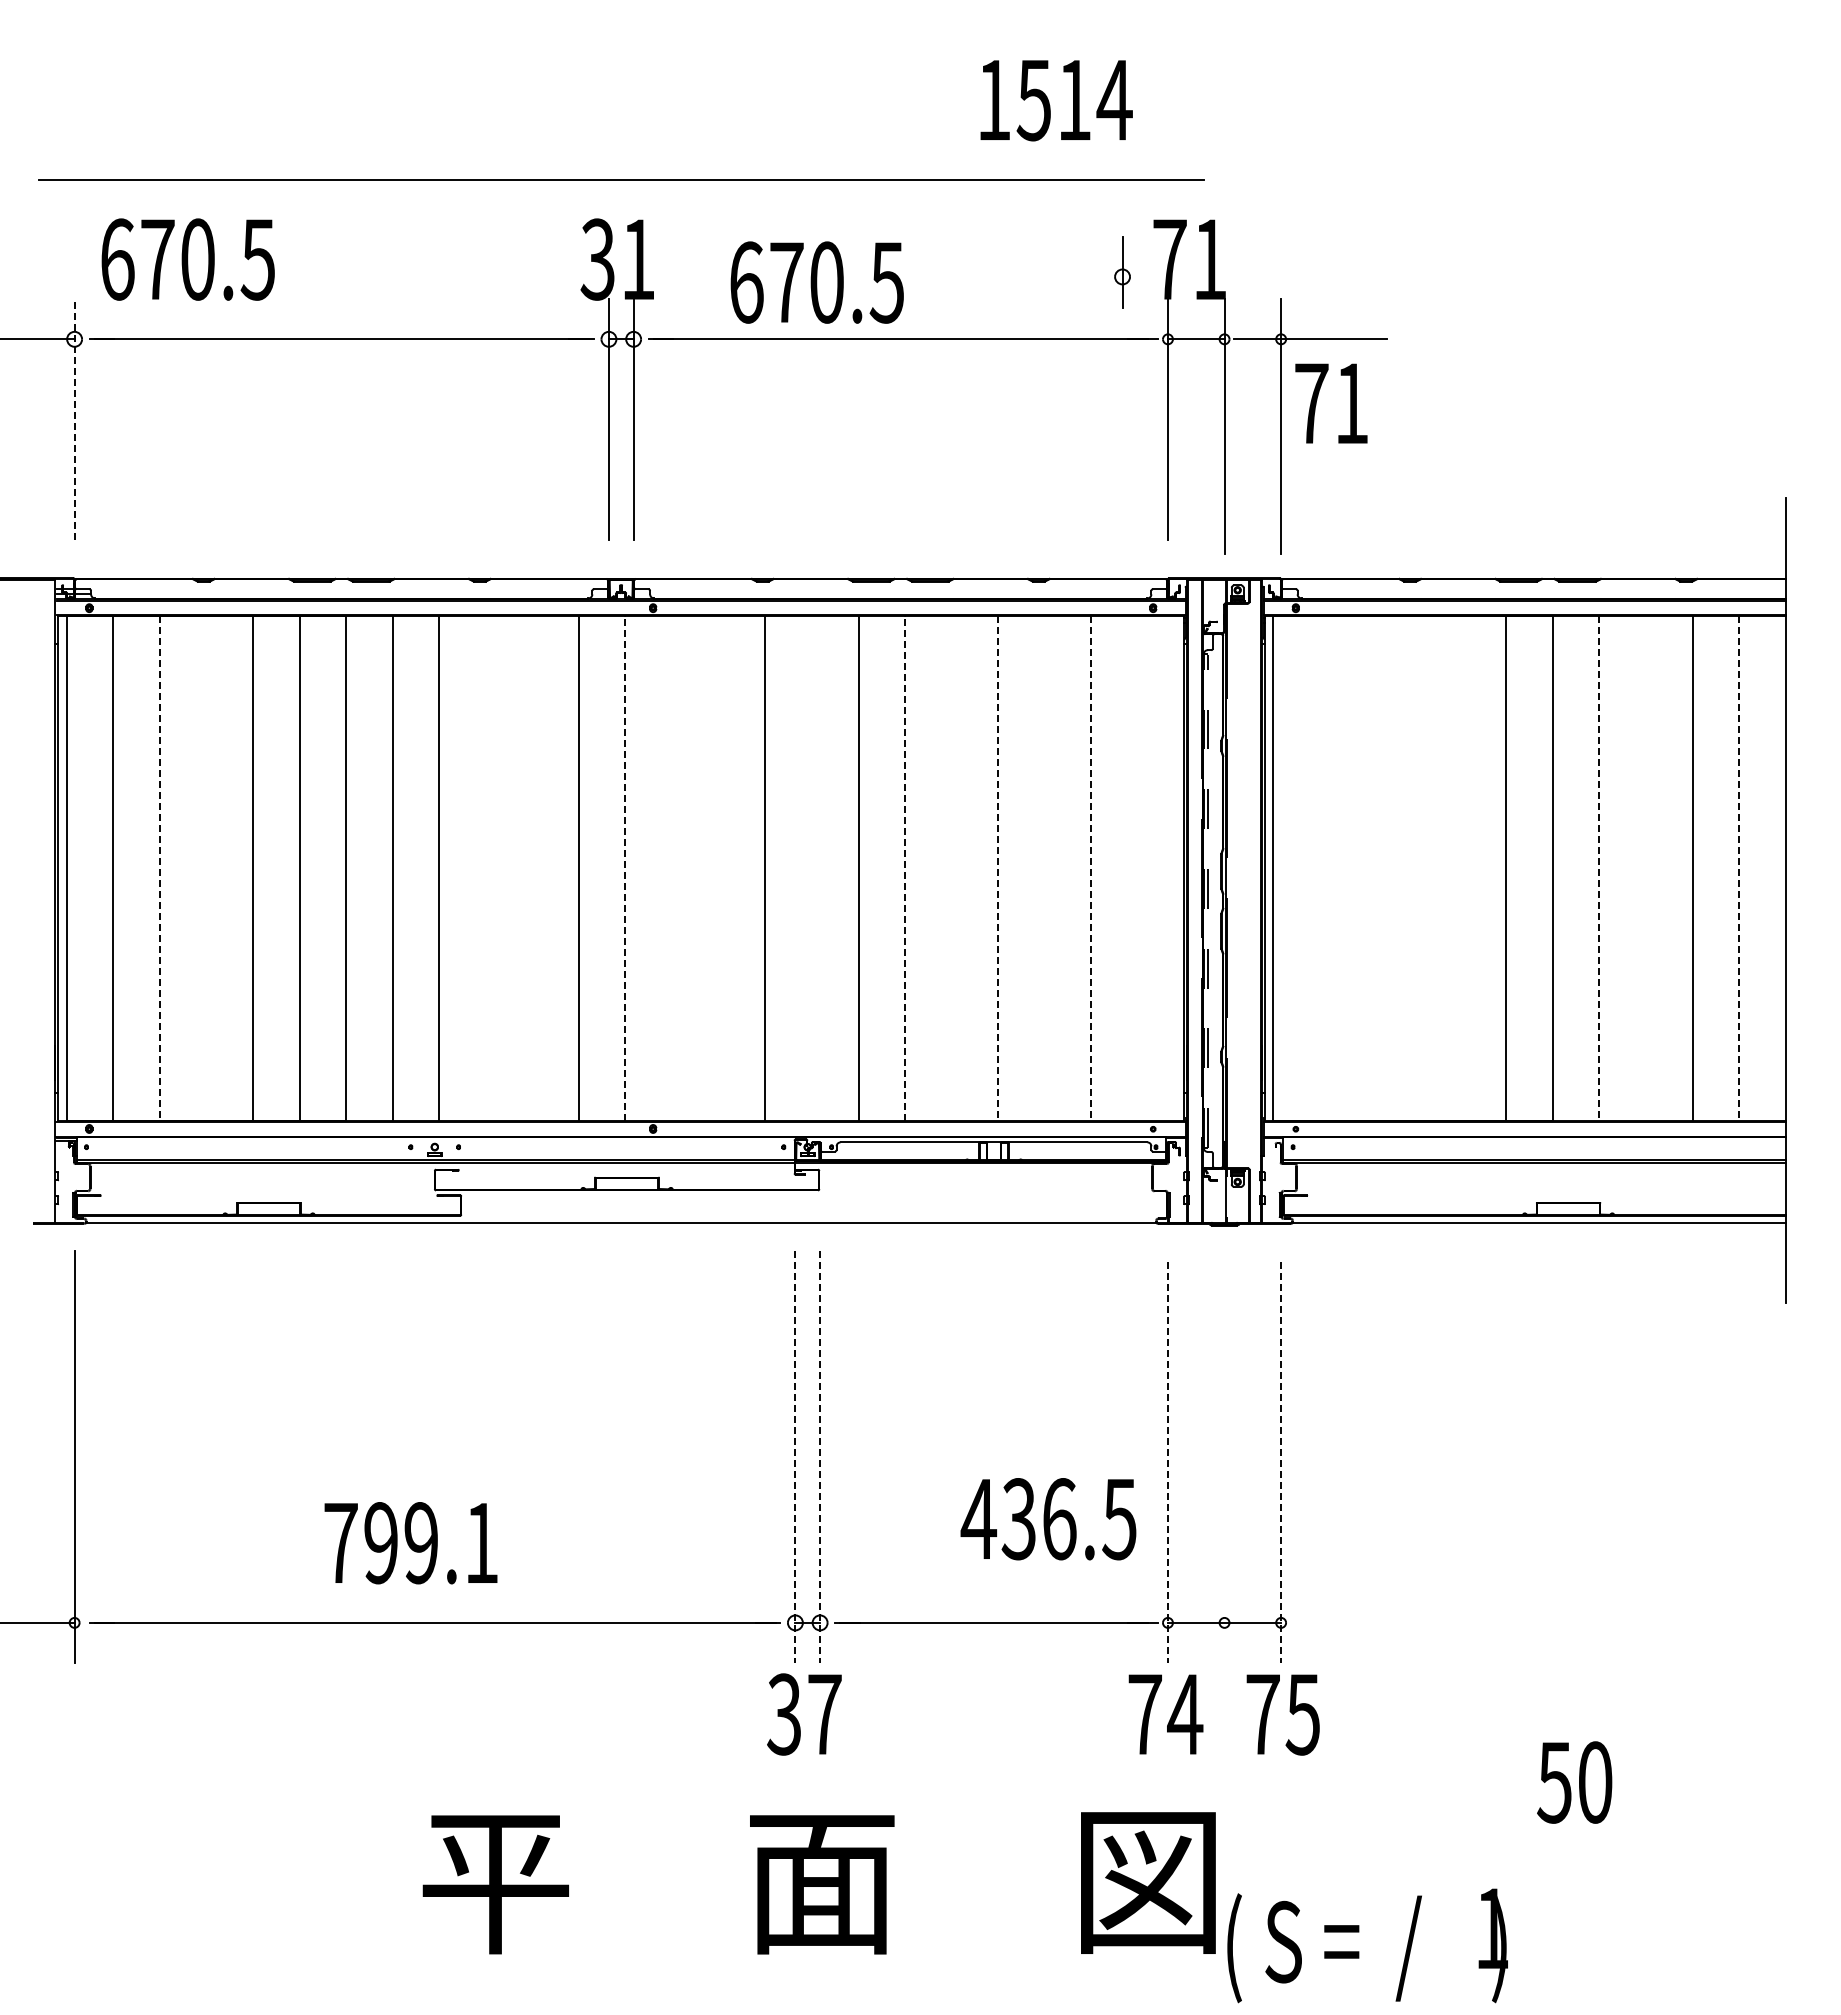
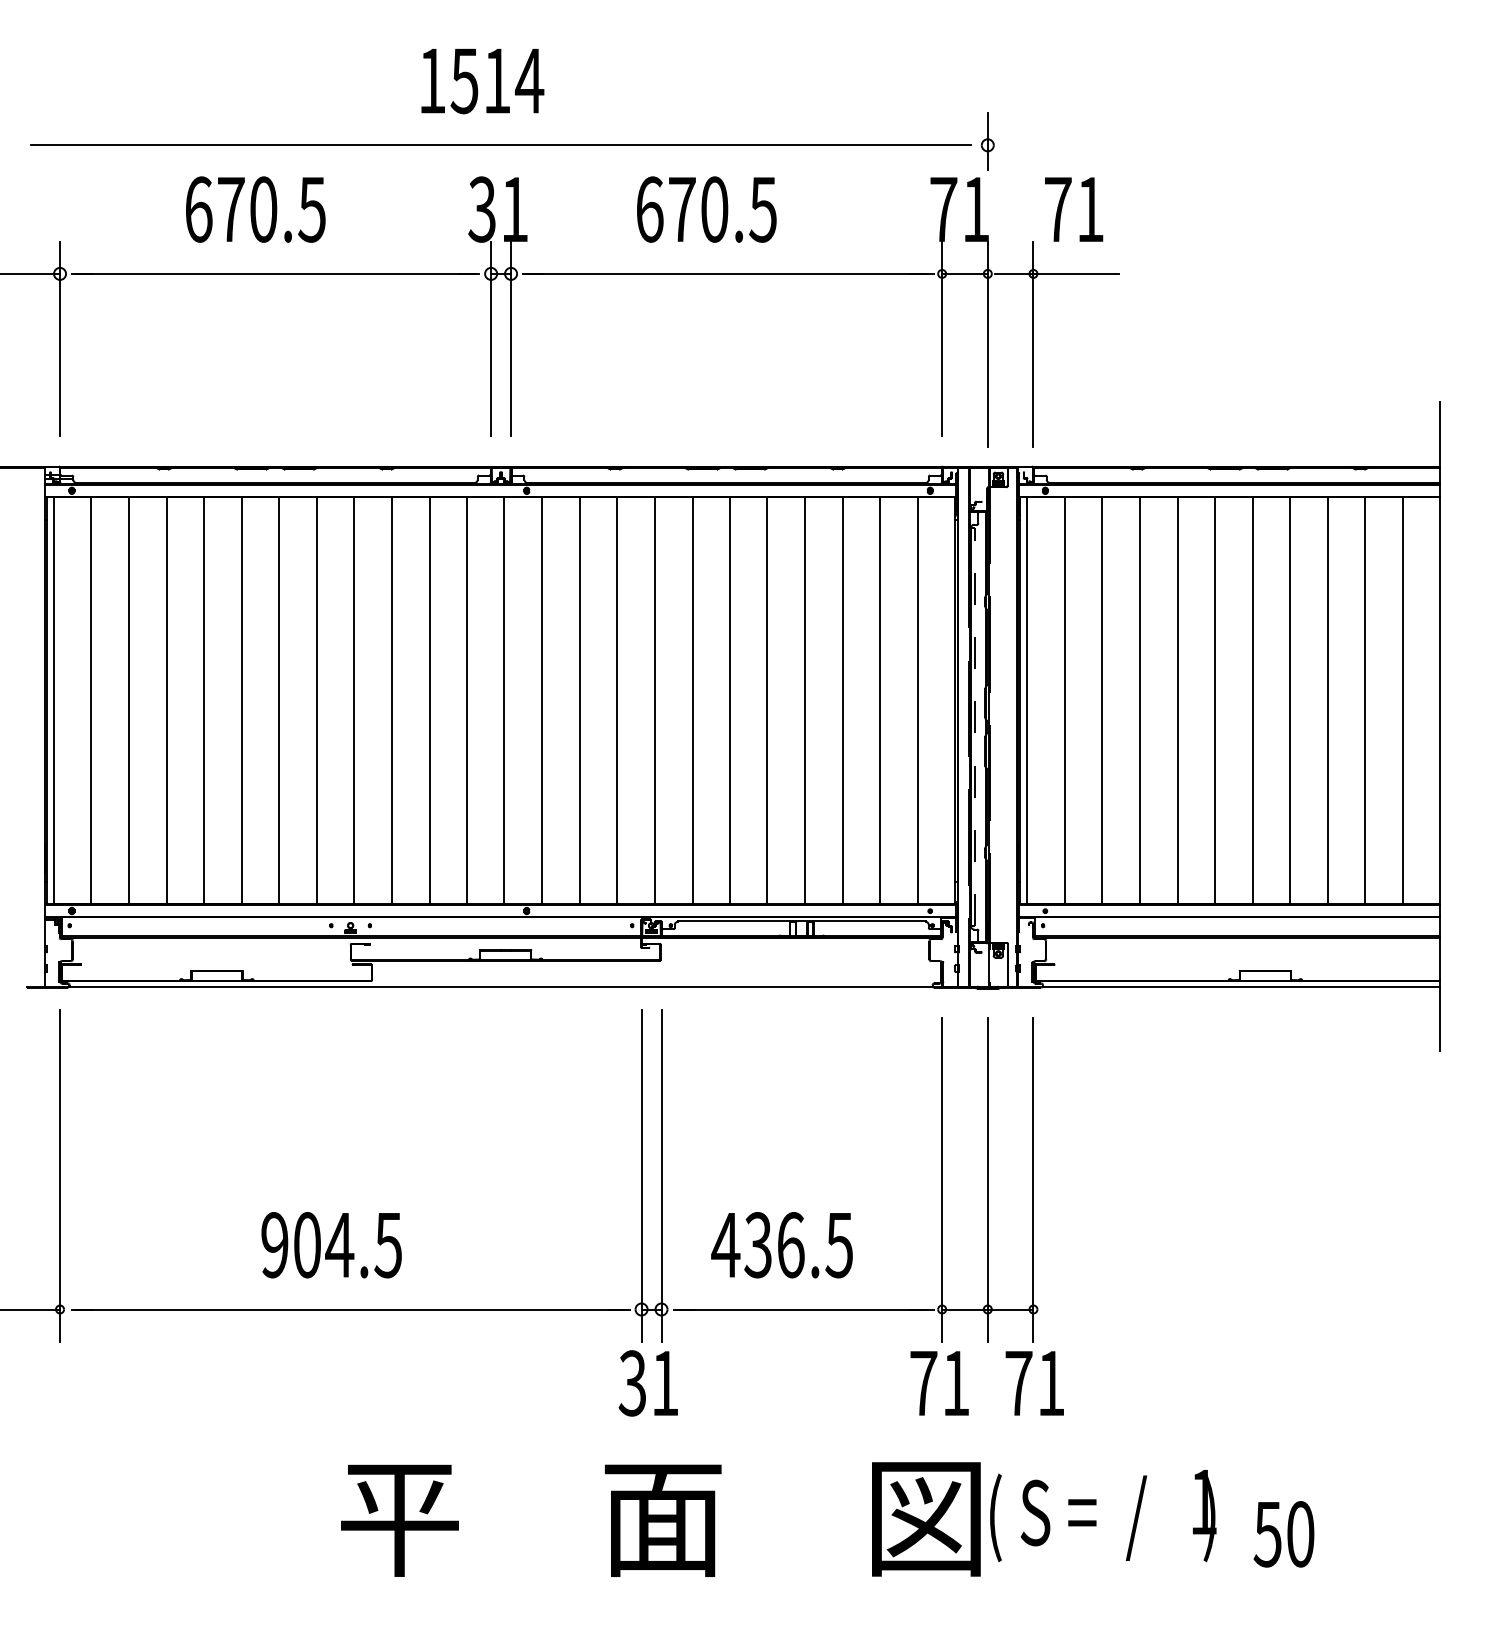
text: (1056, 100) -> (482, 81), moved
text: (187, 259) -> (255, 209), moved
part: (1122, 272) -> (987, 141), moved
text: (816, 282) -> (706, 209), moved
text: (1331, 403) -> (1074, 209), moved
line: (74, 419) -> (59, 338), dashed -> solid
line: (206, 868) -> (166, 700), added
line: (485, 868) -> (391, 700), added
line: (532, 868) -> (429, 700), added
line: (625, 868) -> (504, 700), dashed -> solid
line: (672, 868) -> (542, 700), added
line: (718, 868) -> (579, 700), added
line: (811, 868) -> (654, 700), added
line: (904, 868) -> (729, 700), dashed -> solid
line: (951, 868) -> (767, 700), added
line: (1044, 868) -> (842, 700), added
line: (1137, 868) -> (917, 700), added
line: (1319, 868) -> (1064, 700), added
line: (1366, 868) -> (1102, 700), added
line: (1413, 868) -> (1140, 700), added
line: (1459, 868) -> (1177, 700), added
line: (1645, 868) -> (1327, 700), added
line: (160, 869) -> (129, 701), dashed -> solid
line: (997, 869) -> (804, 701), dashed -> solid
line: (1091, 869) -> (880, 701), dashed -> solid
line: (1599, 869) -> (1290, 701), dashed -> solid
line: (1739, 869) -> (1403, 701), dashed -> solid
line: (795, 1457) -> (641, 1176), dashed -> solid
line: (820, 1457) -> (661, 1176), dashed -> solid
line: (1224, 1461) -> (987, 1179), added
line: (1167, 1462) -> (941, 1180), dashed -> solid
line: (1281, 1462) -> (1033, 1180), dashed -> solid
text: (1048, 1519) -> (782, 1245), moved
text: (411, 1543) -> (331, 1245), 799.1 -> 904.5
text: (824, 1714) -> (665, 1383), 37 -> 31
text: (1185, 1714) -> (956, 1383), 74 -> 71
text: (1302, 1714) -> (1050, 1383), 75 -> 71
text: (1574, 1782) -> (1283, 1534), moved
text: (1367, 1945) -> (1103, 1515), moved

